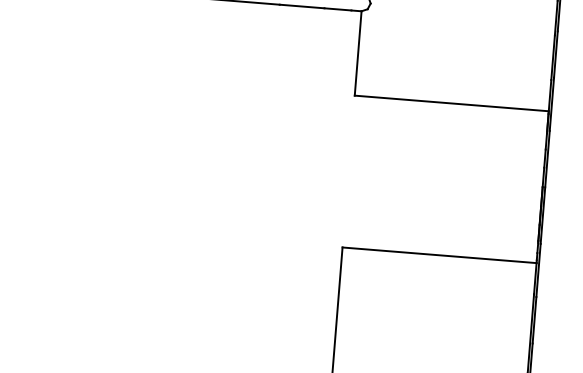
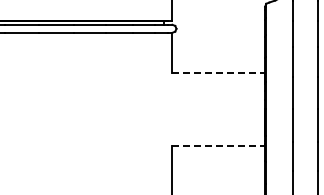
line: (453, 104) -> (219, 73), solid -> dashed
line: (441, 255) -> (219, 145), solid -> dashed

